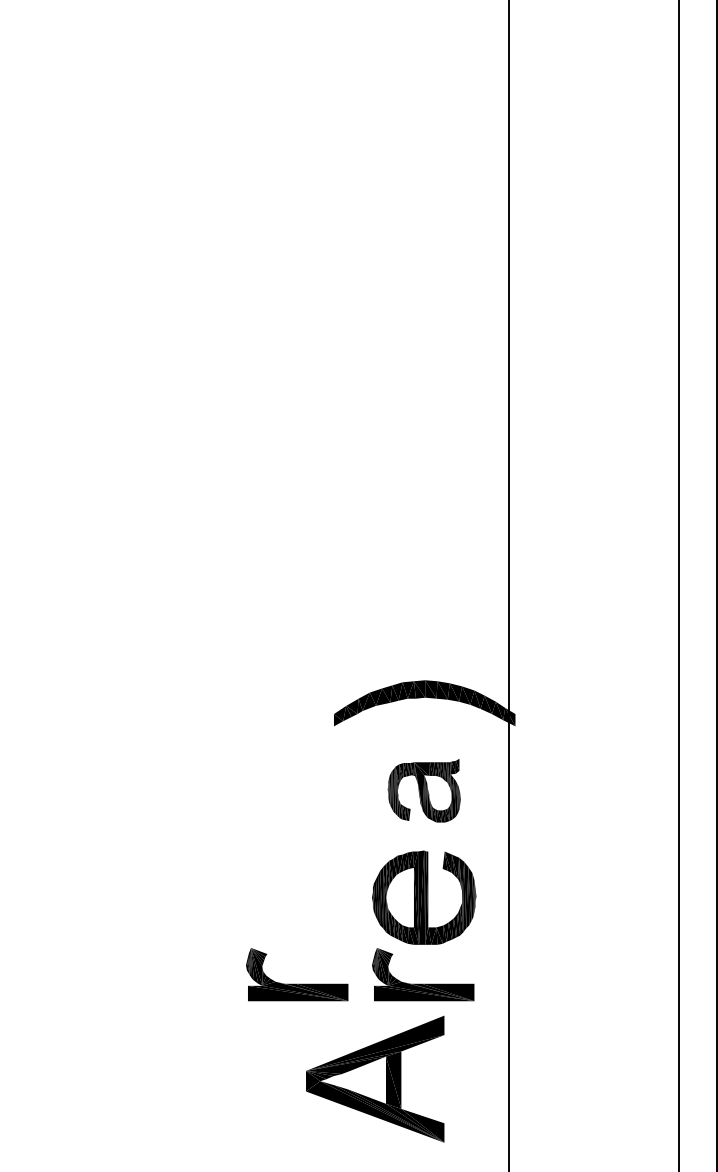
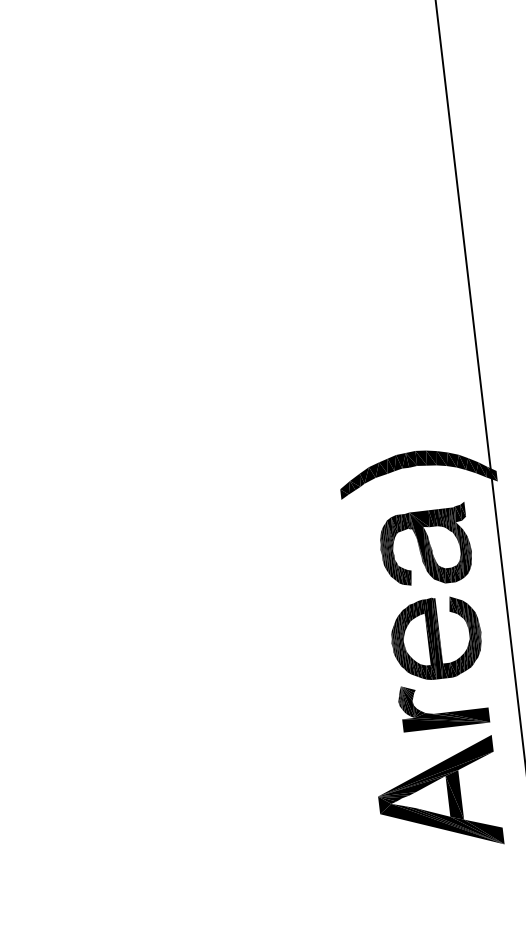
part: (424, 790) -> (425, 545), size x1.43
part: (297, 983) -> (336, 725), removed
part: (375, 1078) -> (438, 796), moved

